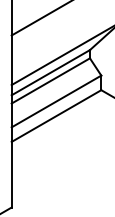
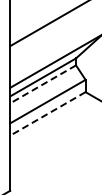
line: (51, 81) -> (43, 84), solid -> dashed
line: (56, 115) -> (47, 113), solid -> dashed

